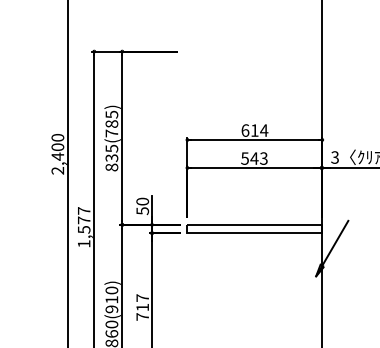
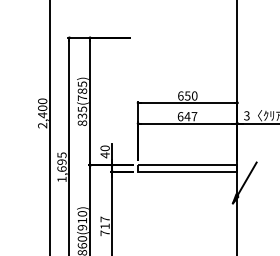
text: (259, 130) -> (191, 95), 614 -> 650
text: (254, 158) -> (187, 116), 543 -> 647
text: (142, 211) -> (105, 155), 50 -> 40
text: (83, 220) -> (61, 162), 1,577 -> 1,695

